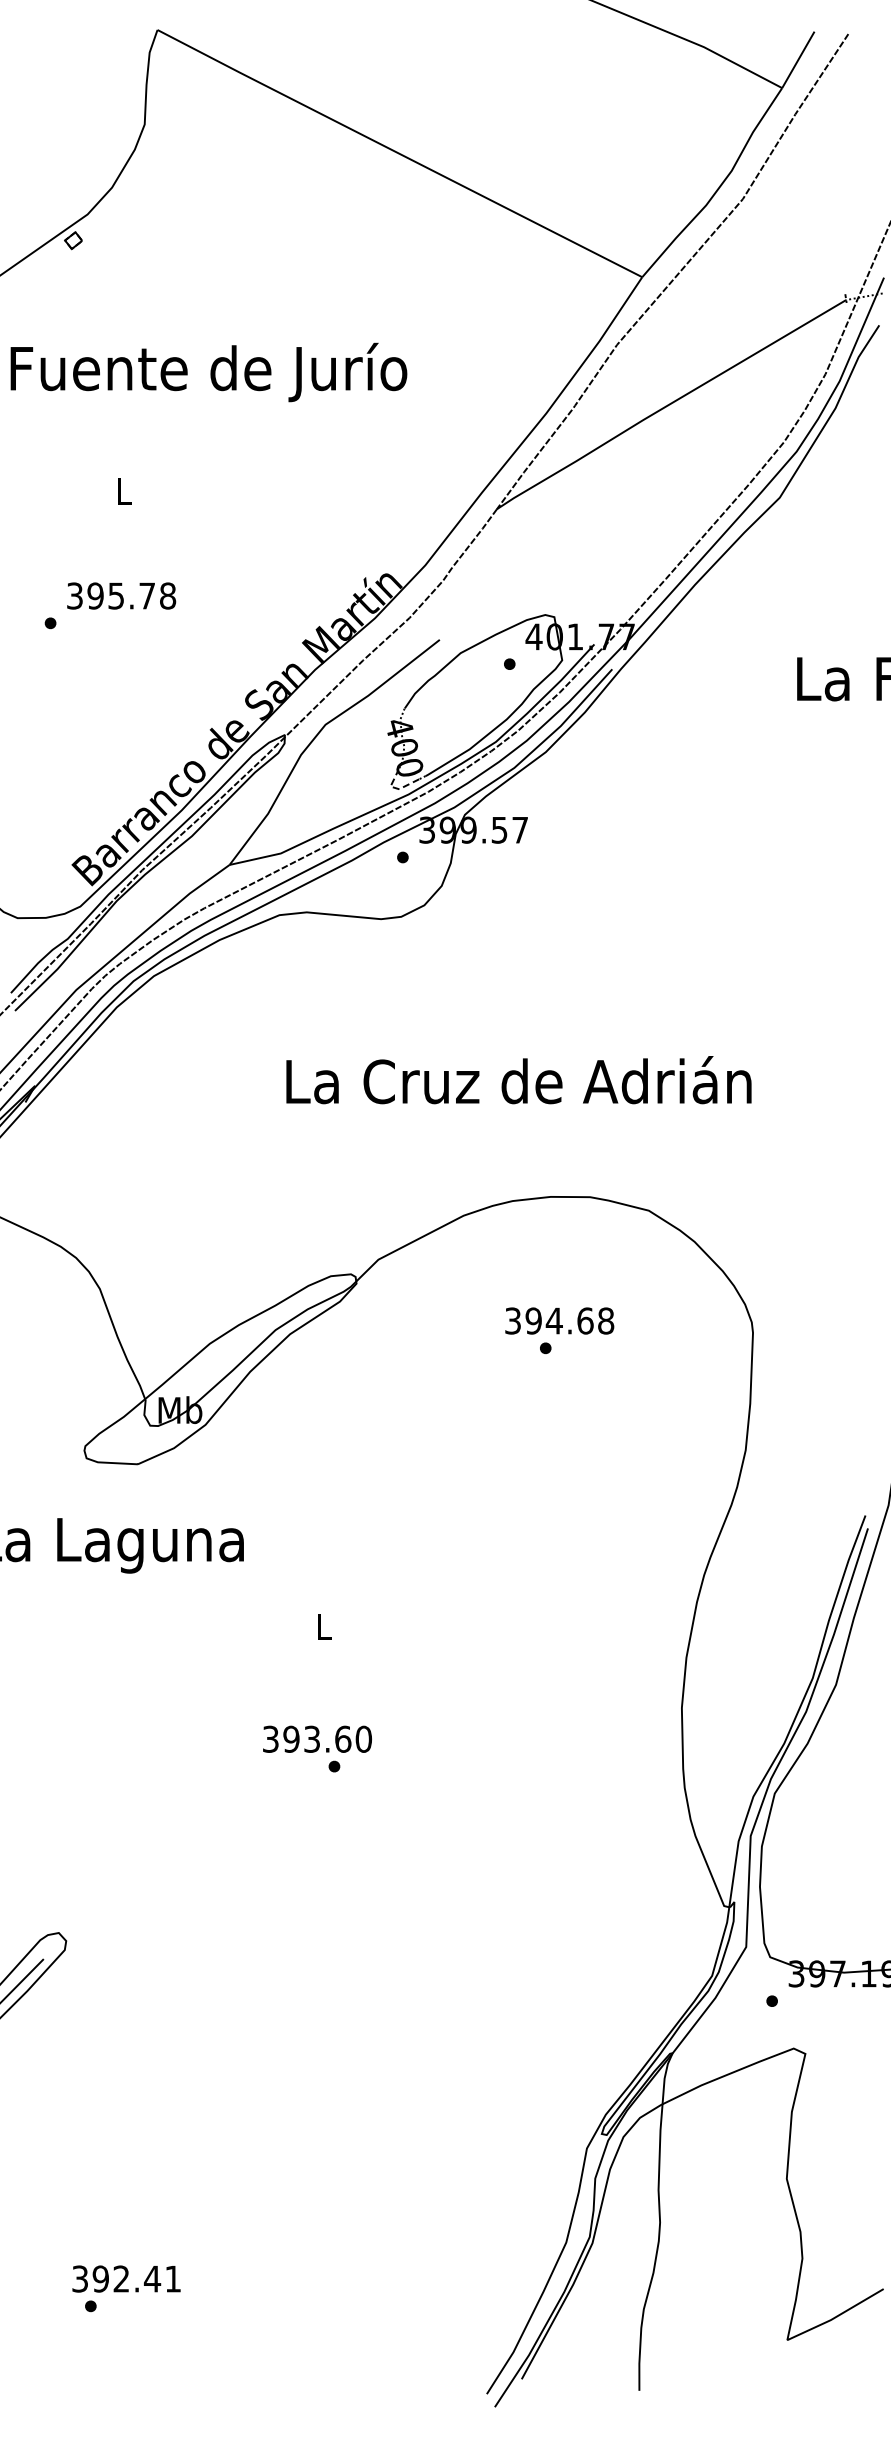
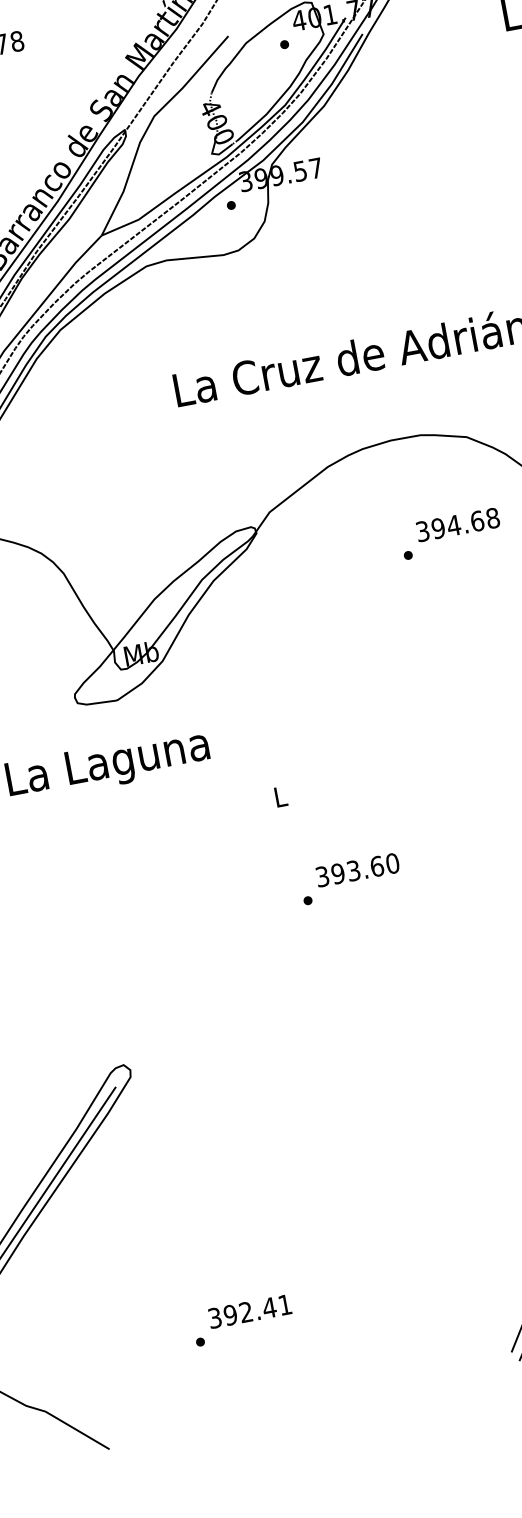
line: (398, 788) -> (218, 154), dashed -> solid
text: (559, 1320) -> (457, 524), moved
text: (317, 1738) -> (357, 869), moved
text: (126, 2278) -> (249, 1311), moved

